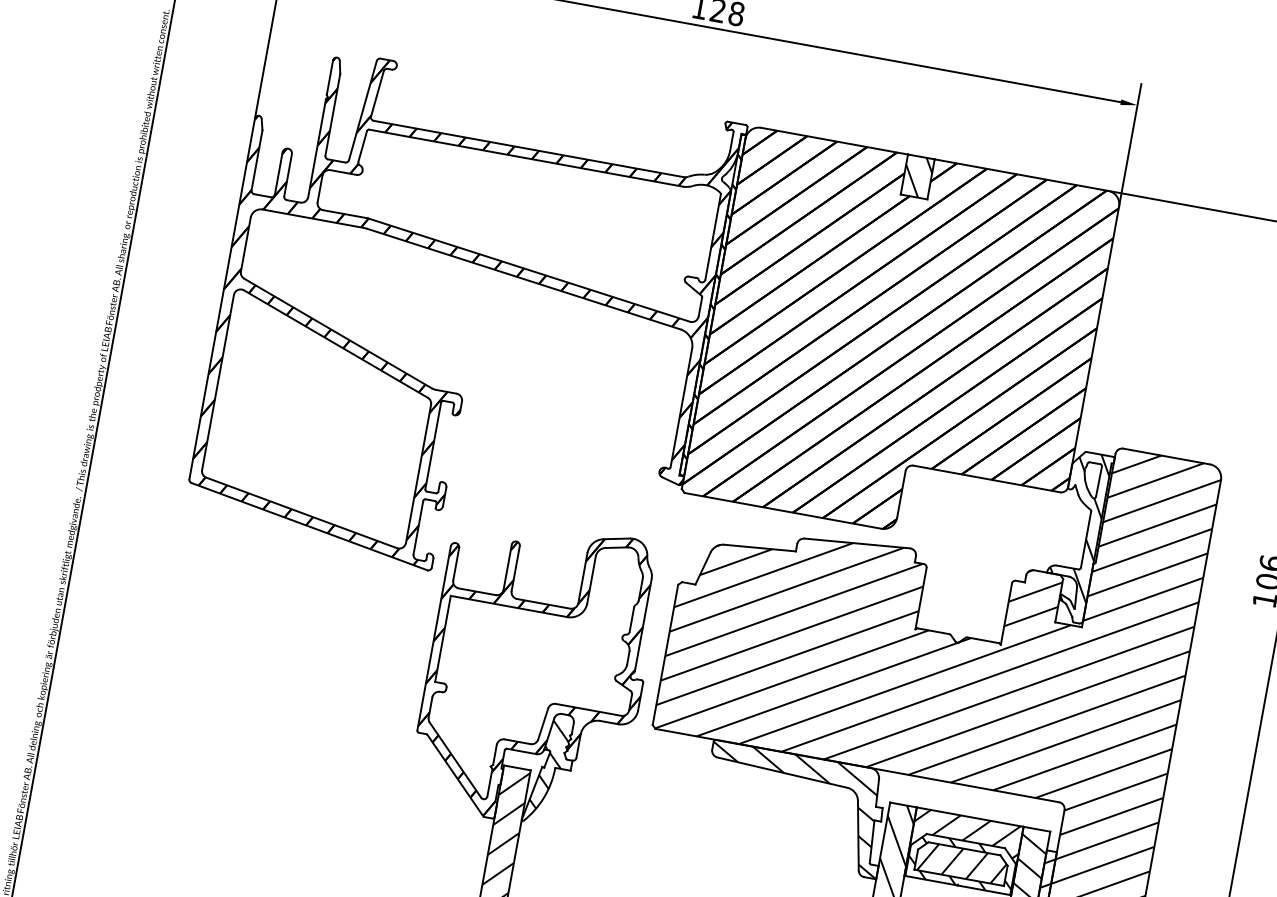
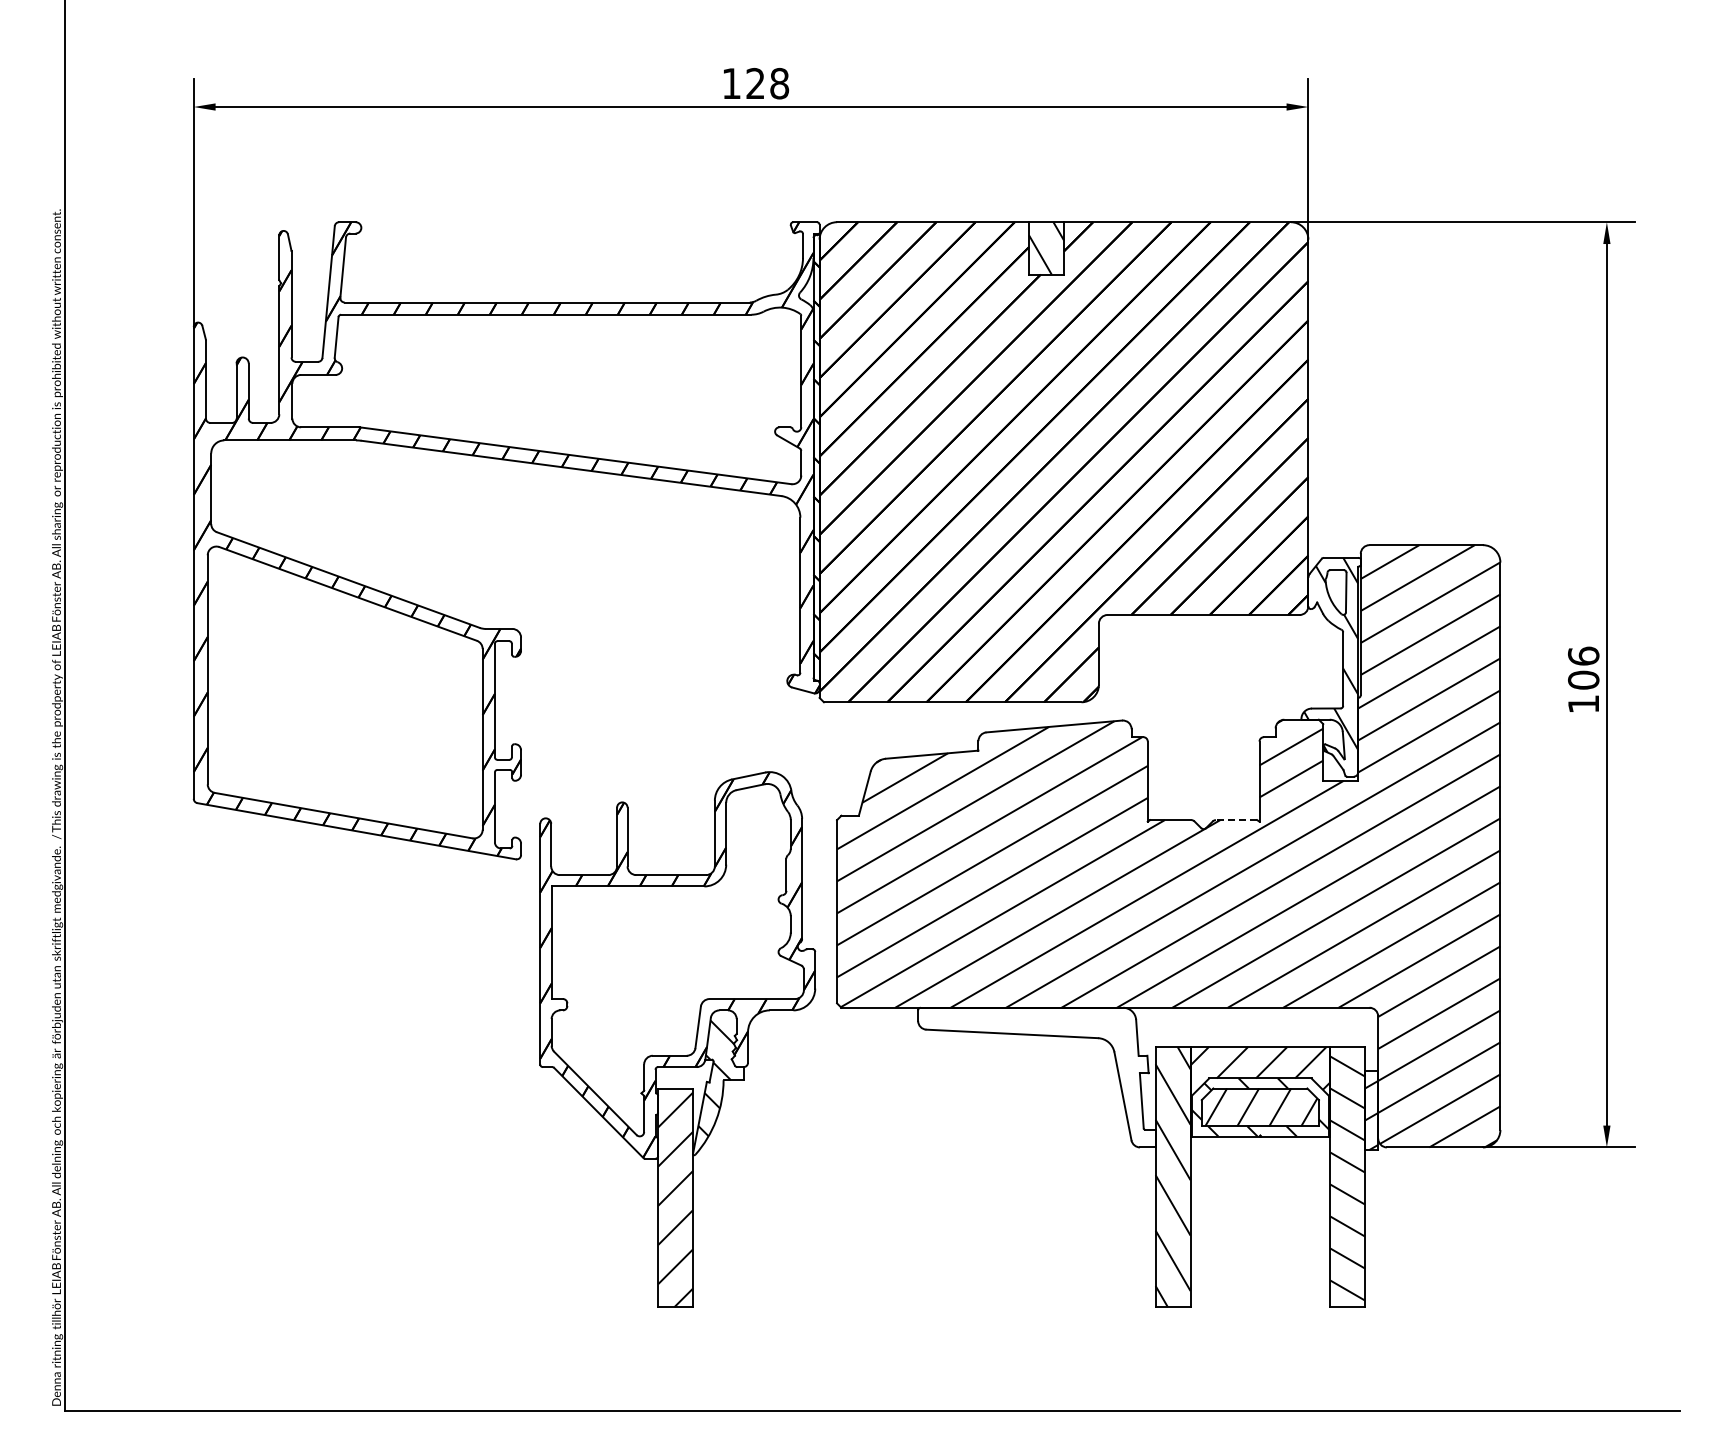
line: (983, 640) -> (1236, 820), solid -> dashed
hatch: (794, 809) -> (1036, 1077), removed

